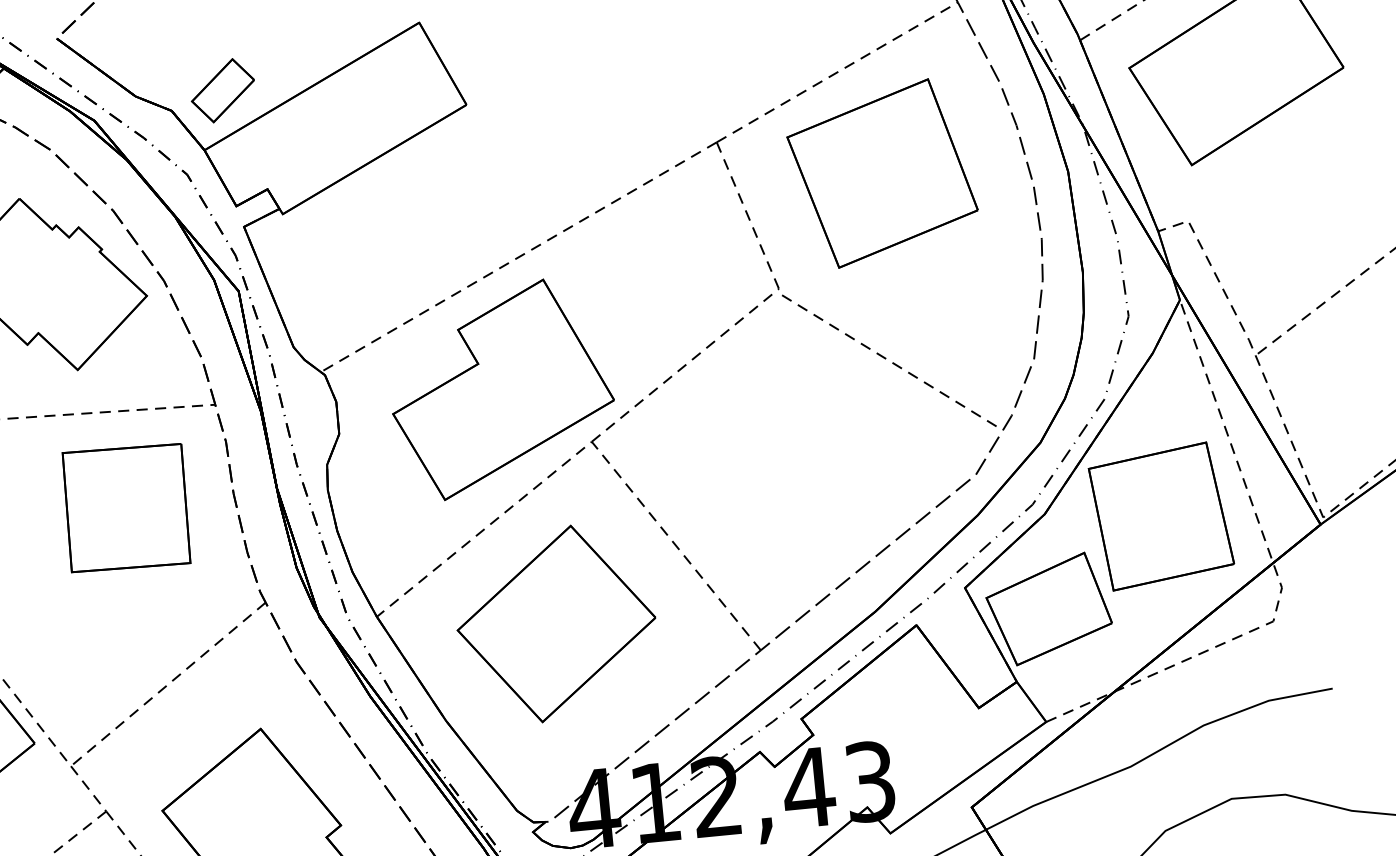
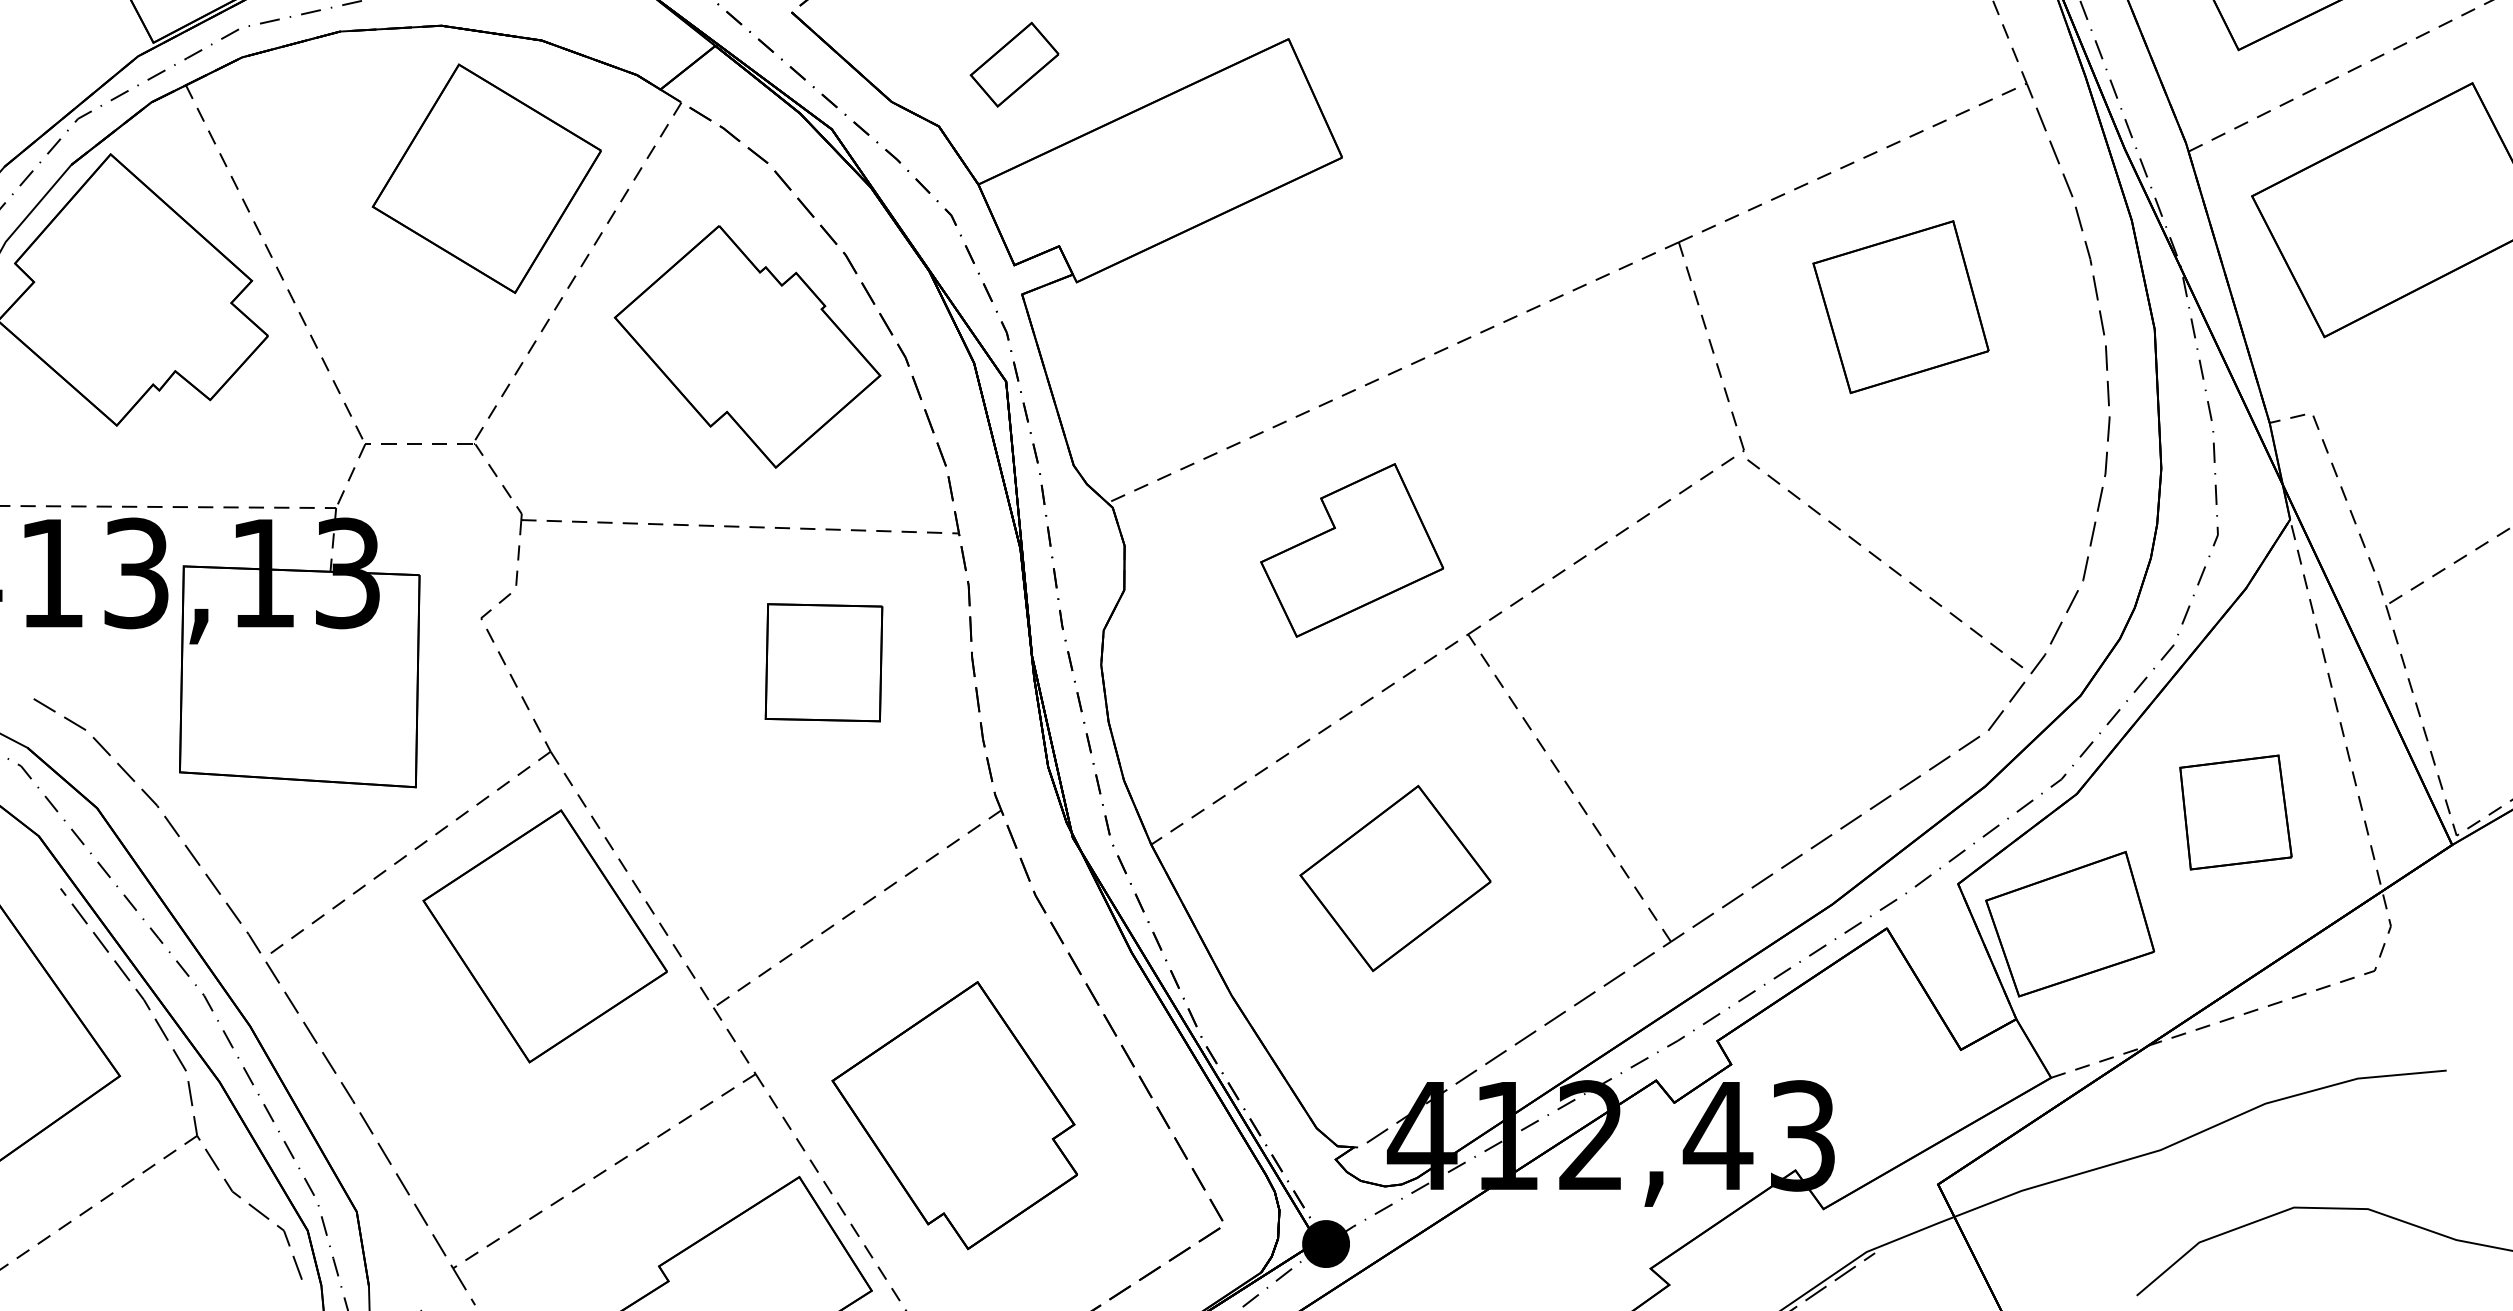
part: (222, 90) -> (1014, 64), moved
part: (882, 173) -> (1900, 306), size x0.7
part: (501, 389) -> (1351, 550), size x0.6
part: (126, 508) -> (823, 662), size x0.7
part: (1161, 516) -> (2235, 812), size x0.6
part: (556, 624) -> (1395, 878), size x0.7

